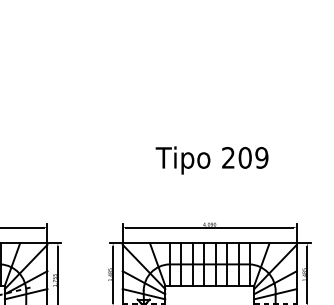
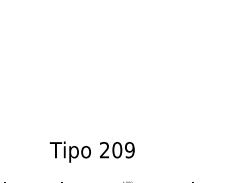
text: (211, 160) -> (91, 152), moved

